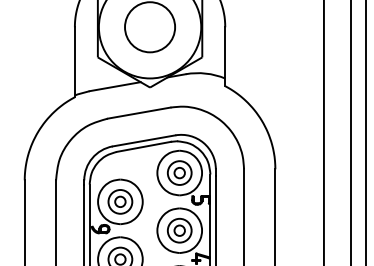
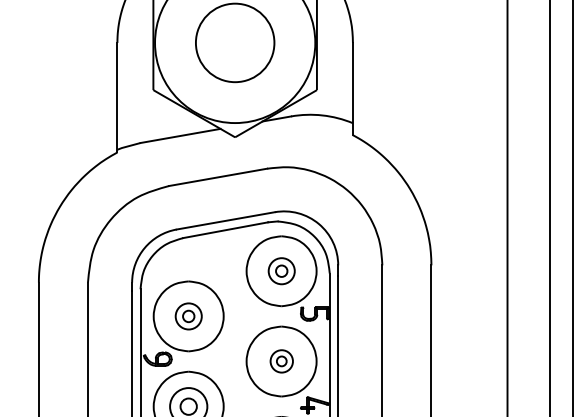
part: (179, 172) -> (281, 270), size x0.7
part: (120, 201) -> (188, 315), size x0.7
part: (179, 230) -> (281, 361), size x0.6

